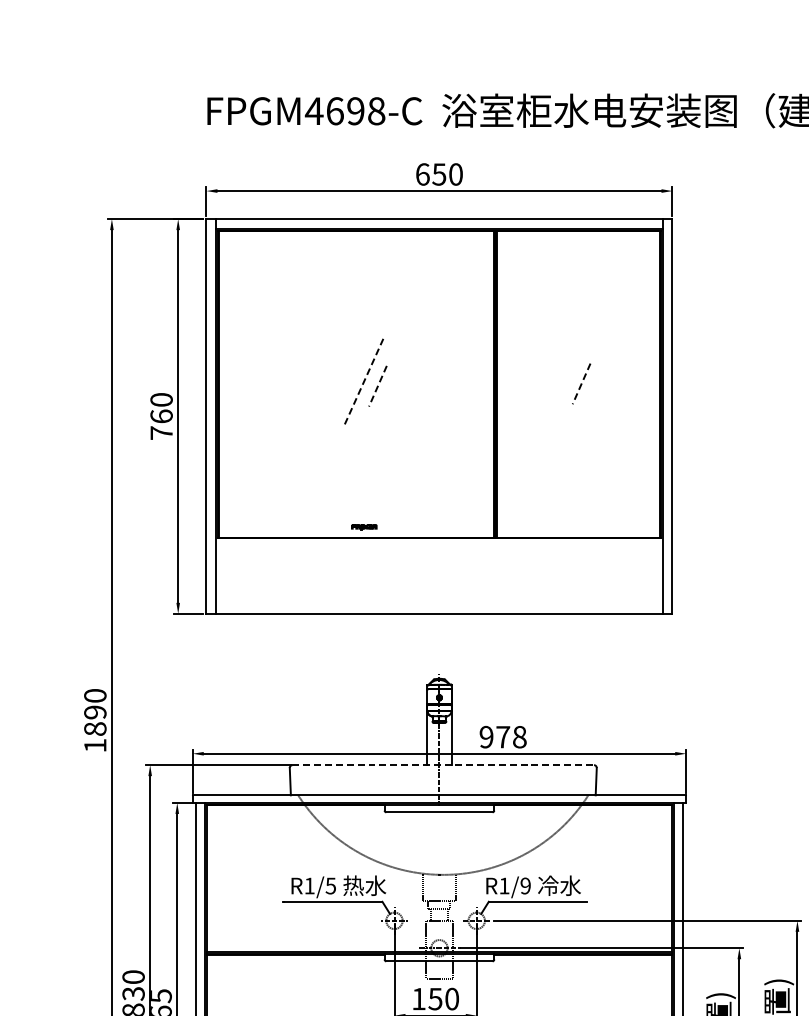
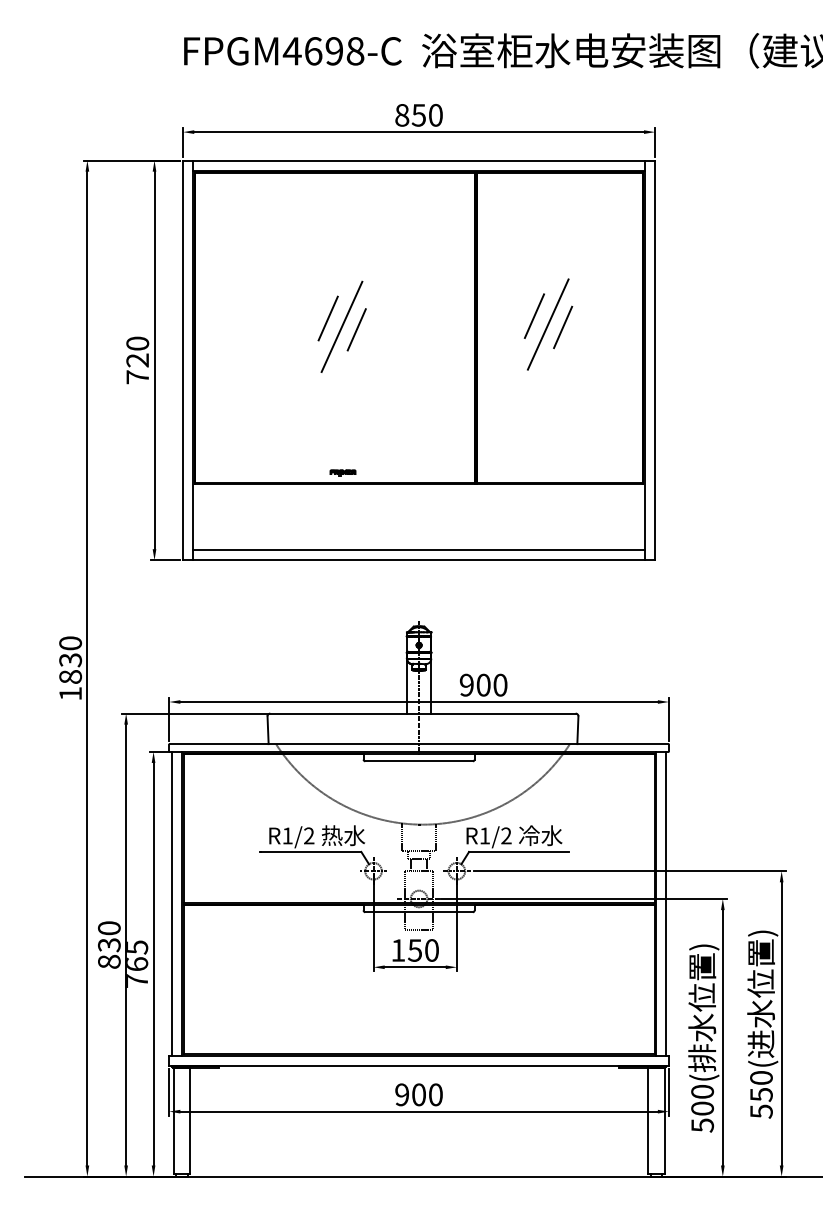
text: (423, 174) -> (402, 115), 650 -> 850
line: (553, 373) -> (534, 316), added
line: (349, 375) -> (327, 318), added
line: (566, 381) -> (547, 324), added
line: (362, 383) -> (341, 327), dashed -> solid
line: (581, 383) -> (562, 327), dashed -> solid
line: (377, 386) -> (356, 330), dashed -> solid
text: (161, 416) -> (137, 360), 760 -> 720
line: (439, 604) -> (419, 550), added
text: (95, 712) -> (70, 660), 1890 -> 1830
text: (510, 736) -> (491, 684), 978 -> 900
line: (442, 765) -> (422, 713), dashed -> solid
text: (330, 885) -> (308, 835), R1/5 -> R1/2
text: (525, 885) -> (506, 835), R1/9 -> R1/2

